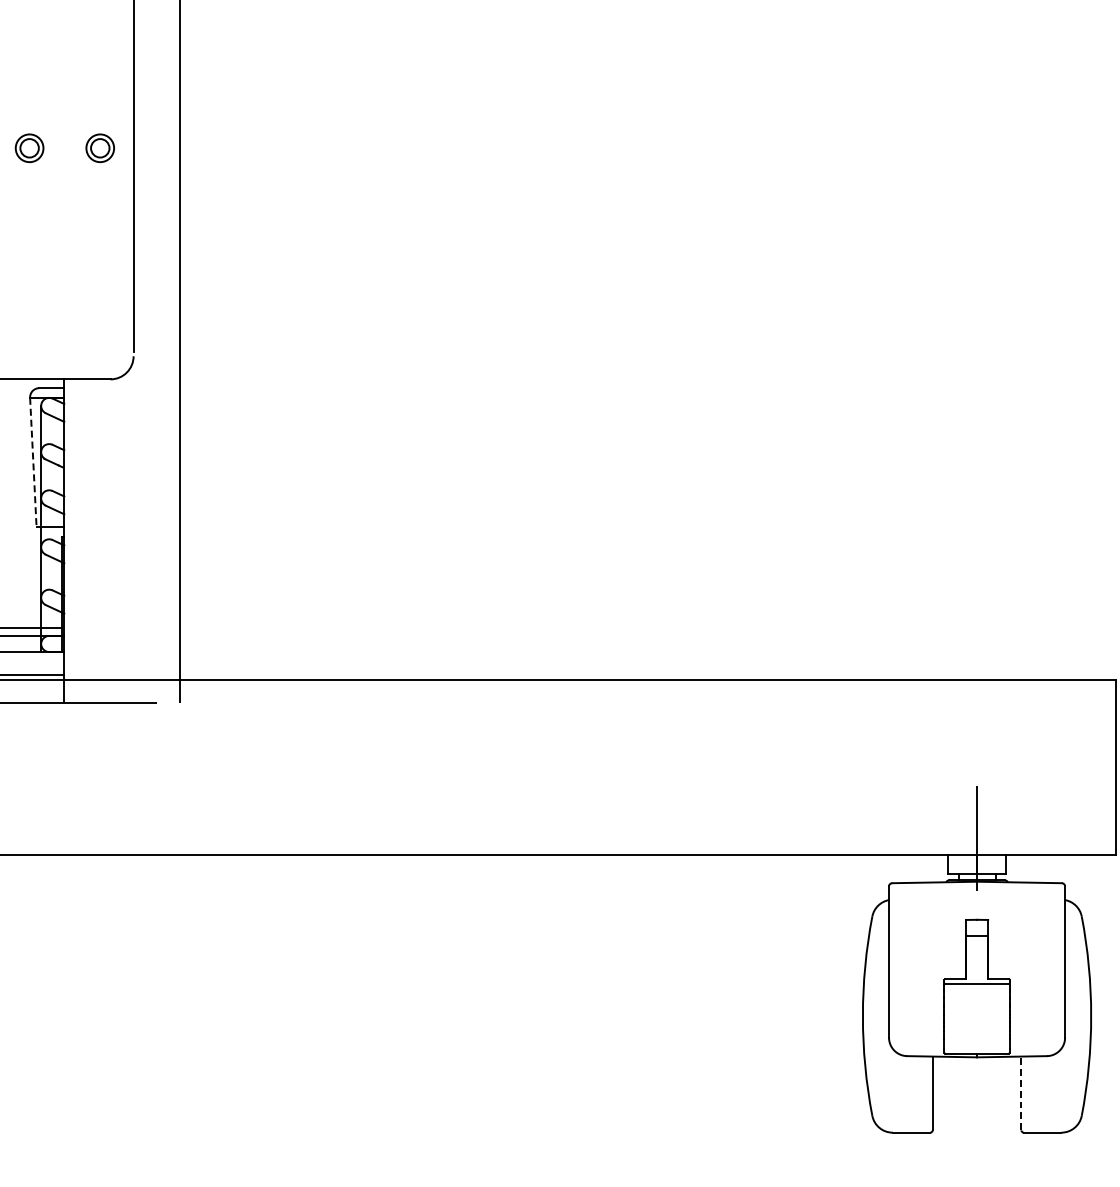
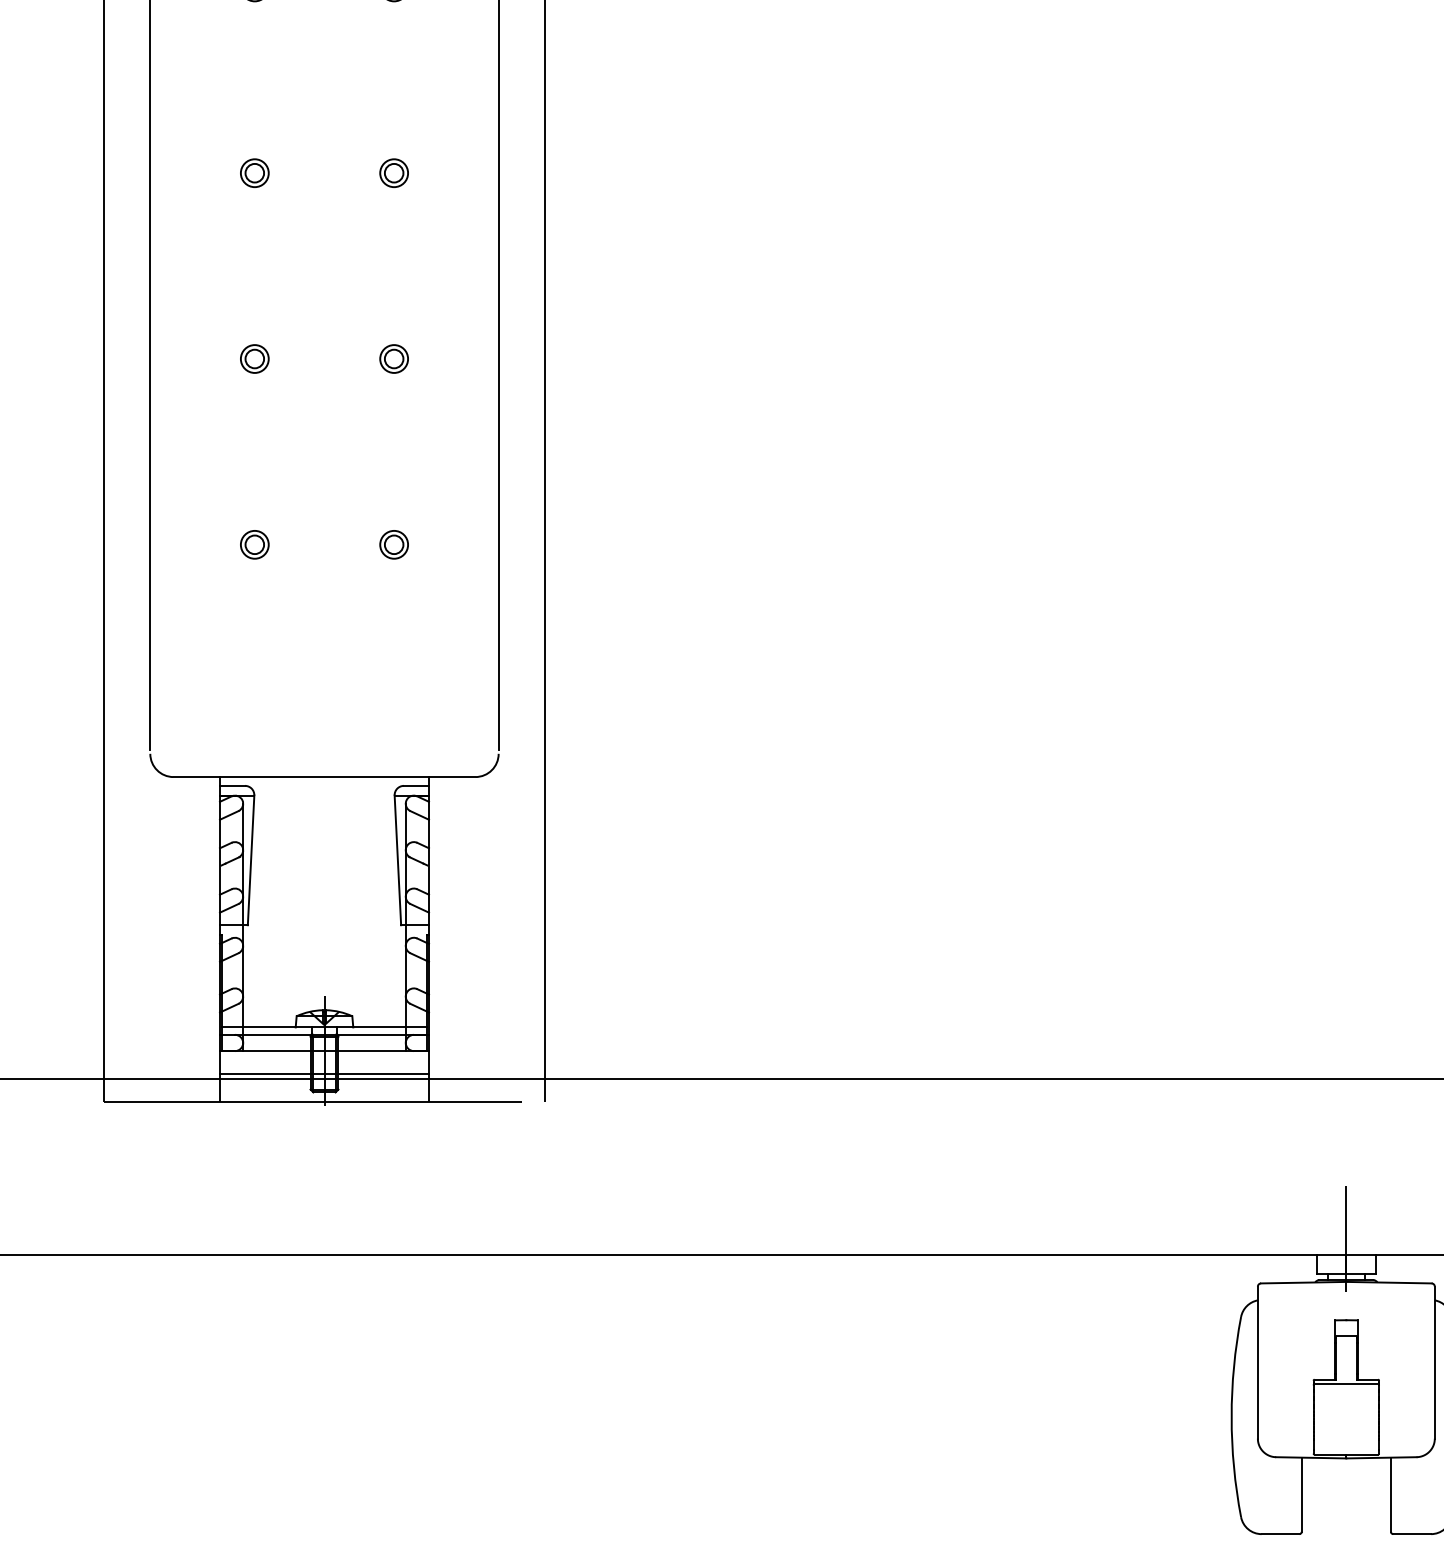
part: (99, 147) -> (464, 544), removed
line: (32, 462) -> (397, 860), dashed -> solid
line: (1020, 1093) -> (1390, 1494), dashed -> solid

